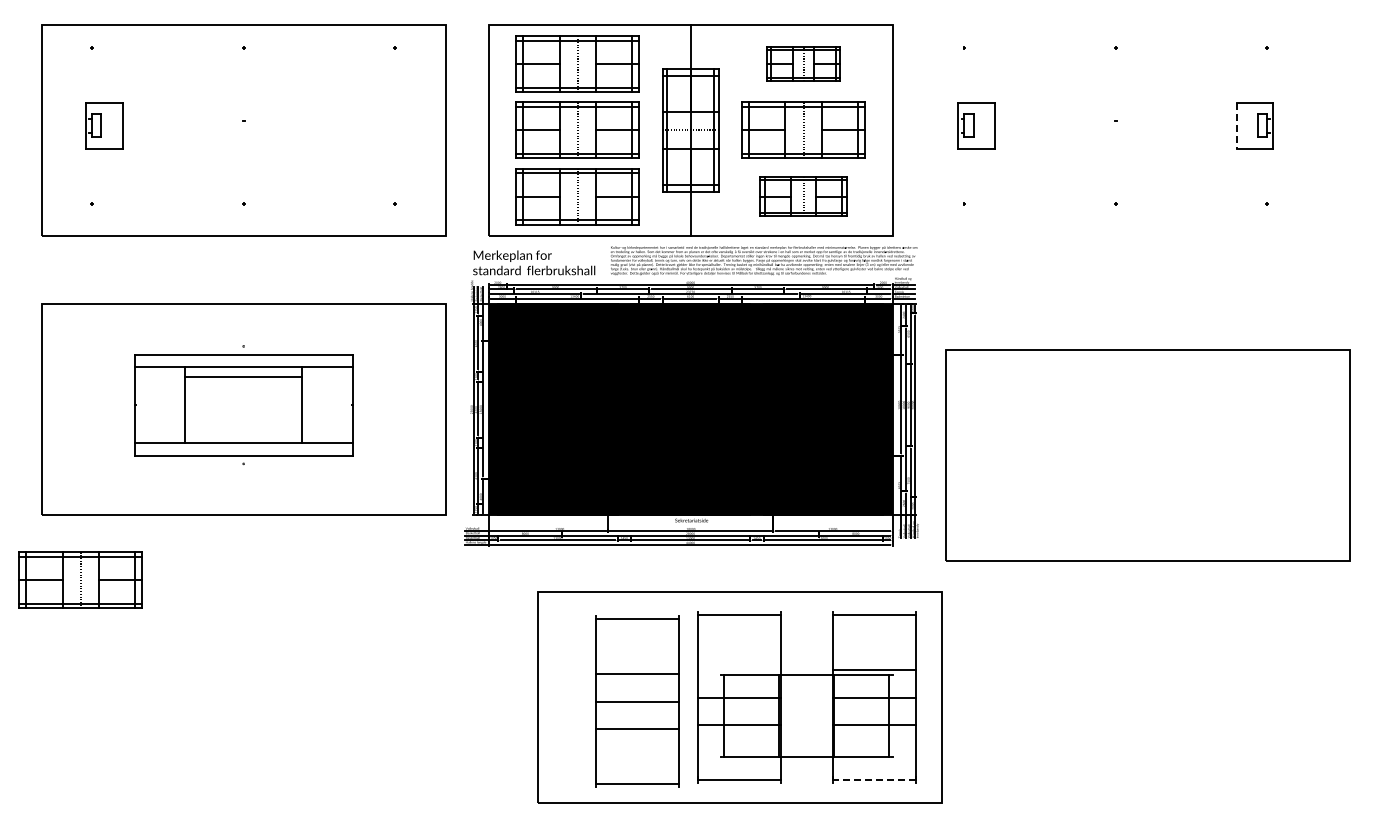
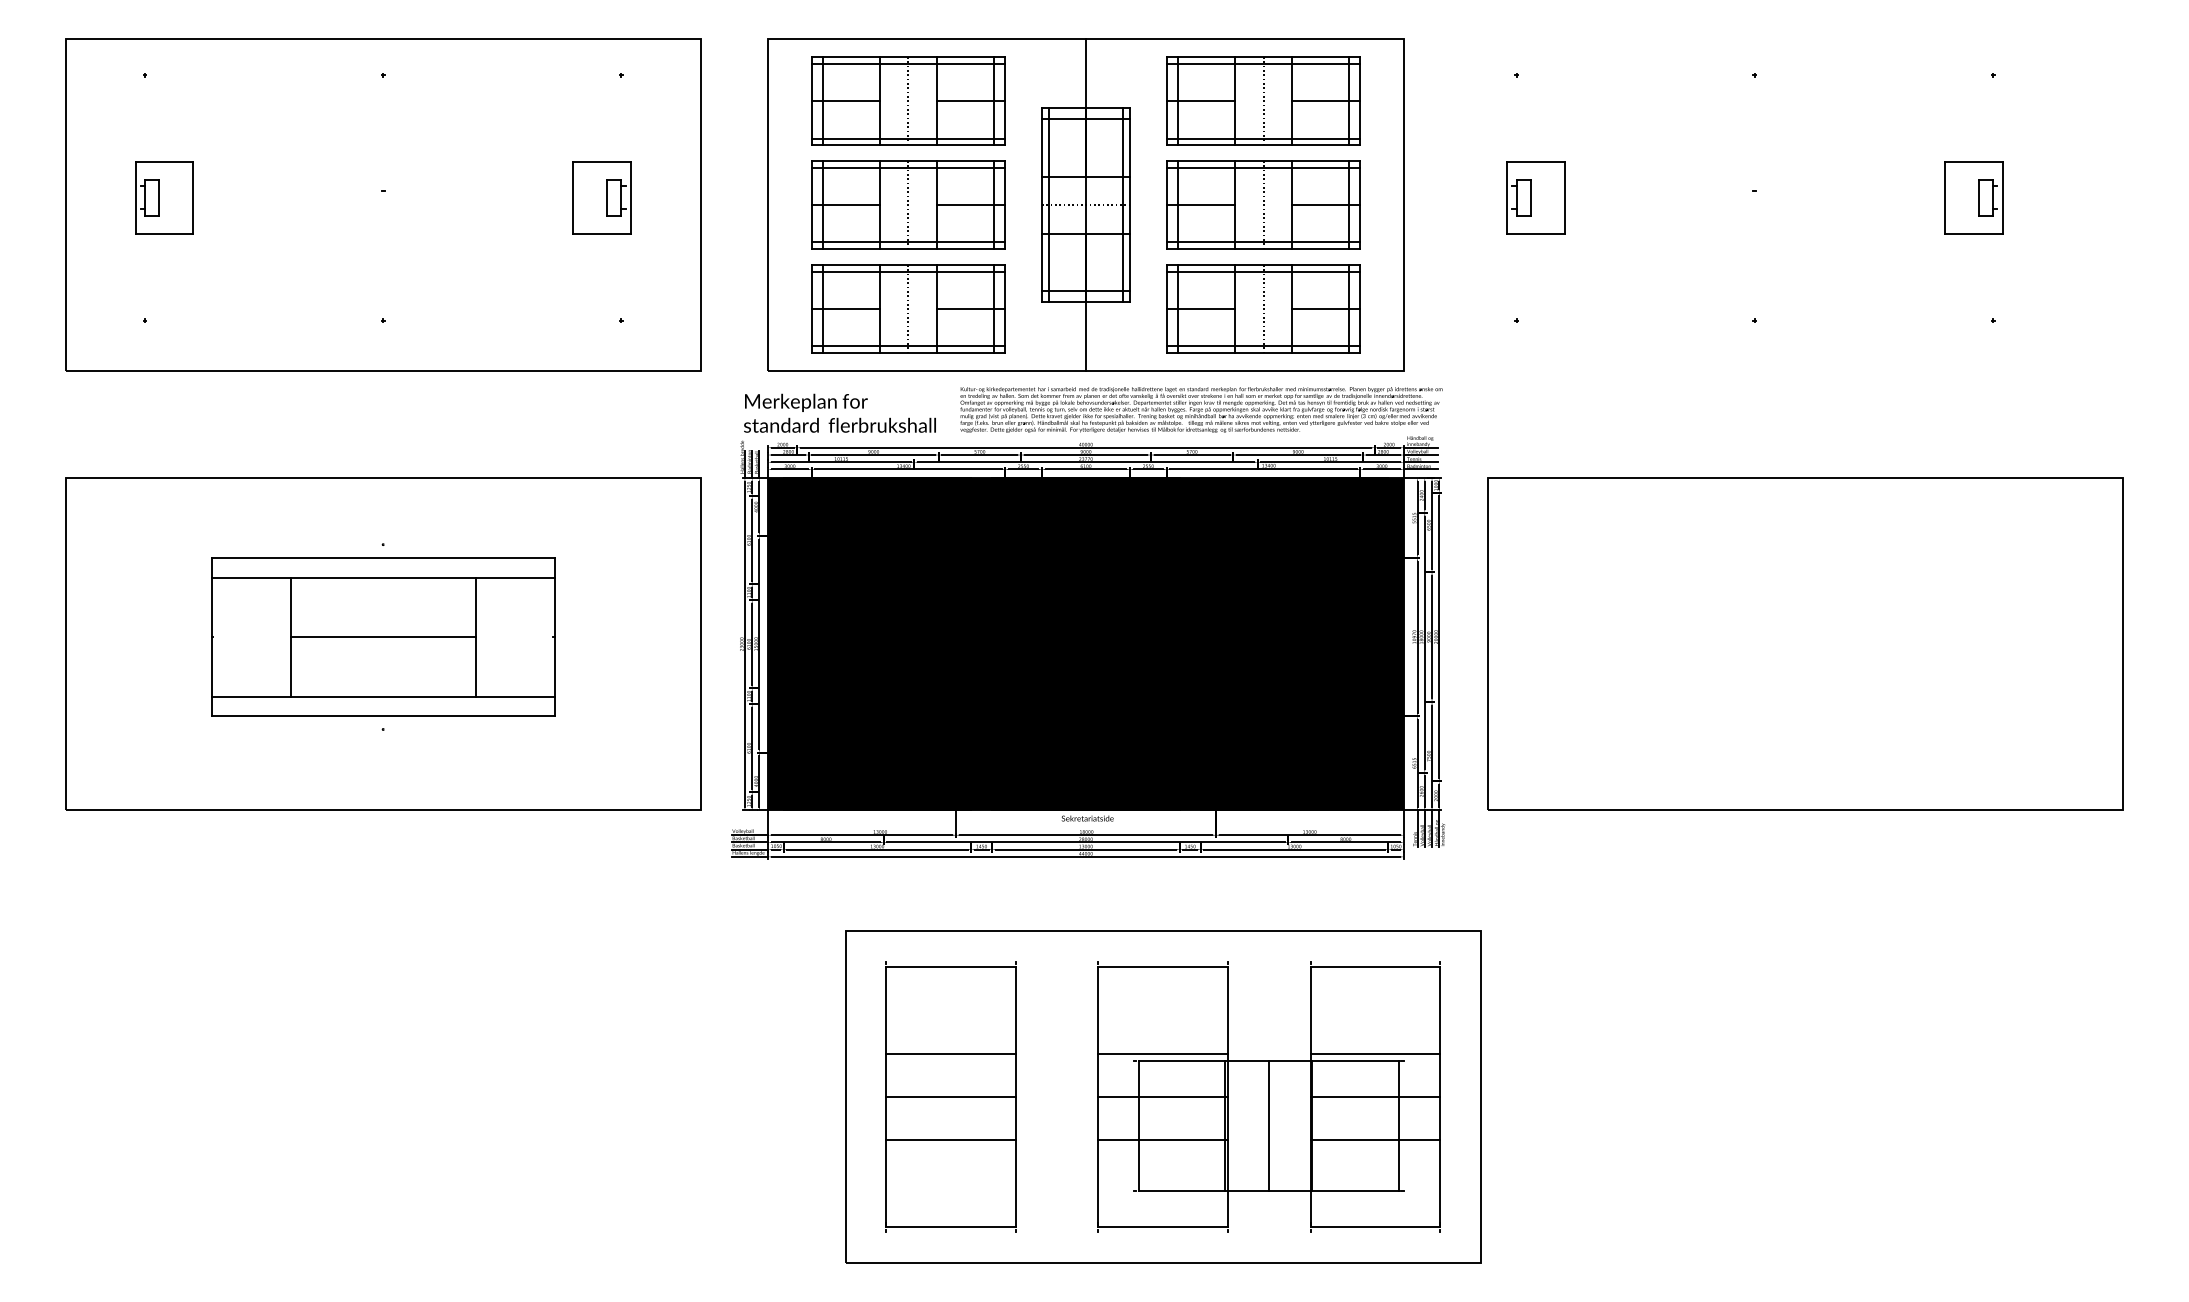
part: (803, 63) -> (1263, 99), size x1.67
part: (382, 125) -> (601, 197), added
line: (1236, 125) -> (1944, 197), dashed -> solid
part: (803, 196) -> (1263, 308), size x1.43
line: (243, 377) -> (382, 637), moved
part: (1147, 455) -> (1804, 643), moved
part: (80, 579) -> (126, 911), removed
line: (739, 670) -> (1162, 1054), added
part: (637, 701) -> (950, 1096), moved
line: (806, 715) -> (1268, 1125), added
line: (874, 780) -> (1375, 1227), dashed -> solid

